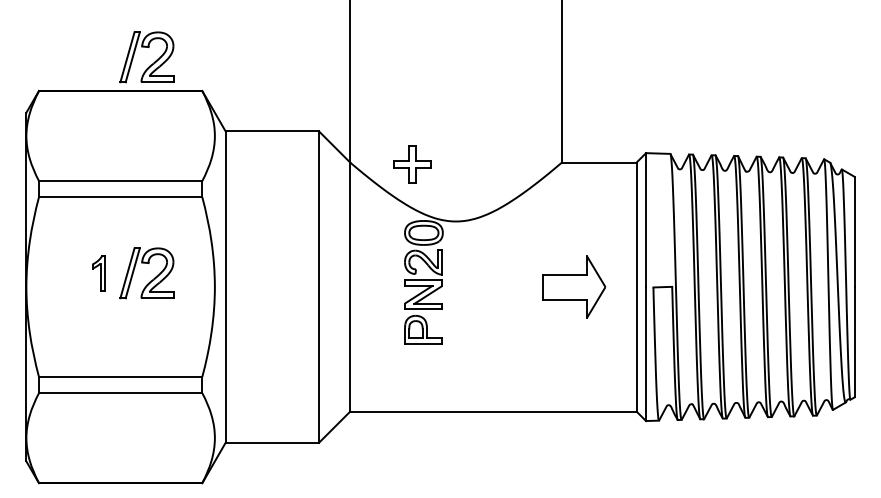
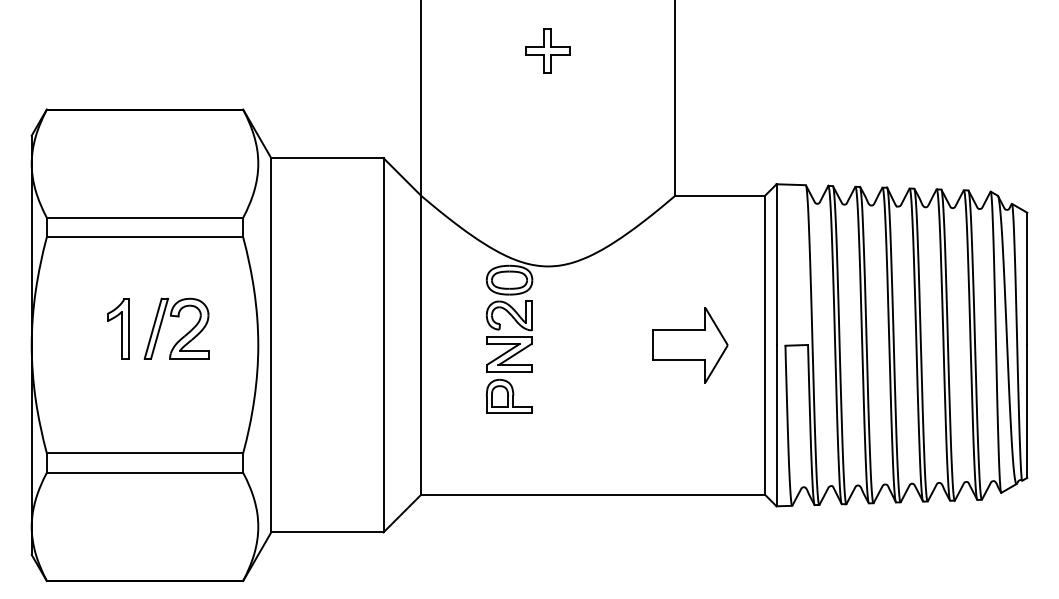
part: (150, 64) -> (180, 77), removed
part: (412, 164) -> (547, 51), moved
part: (98, 272) -> (118, 327), size x1.43

